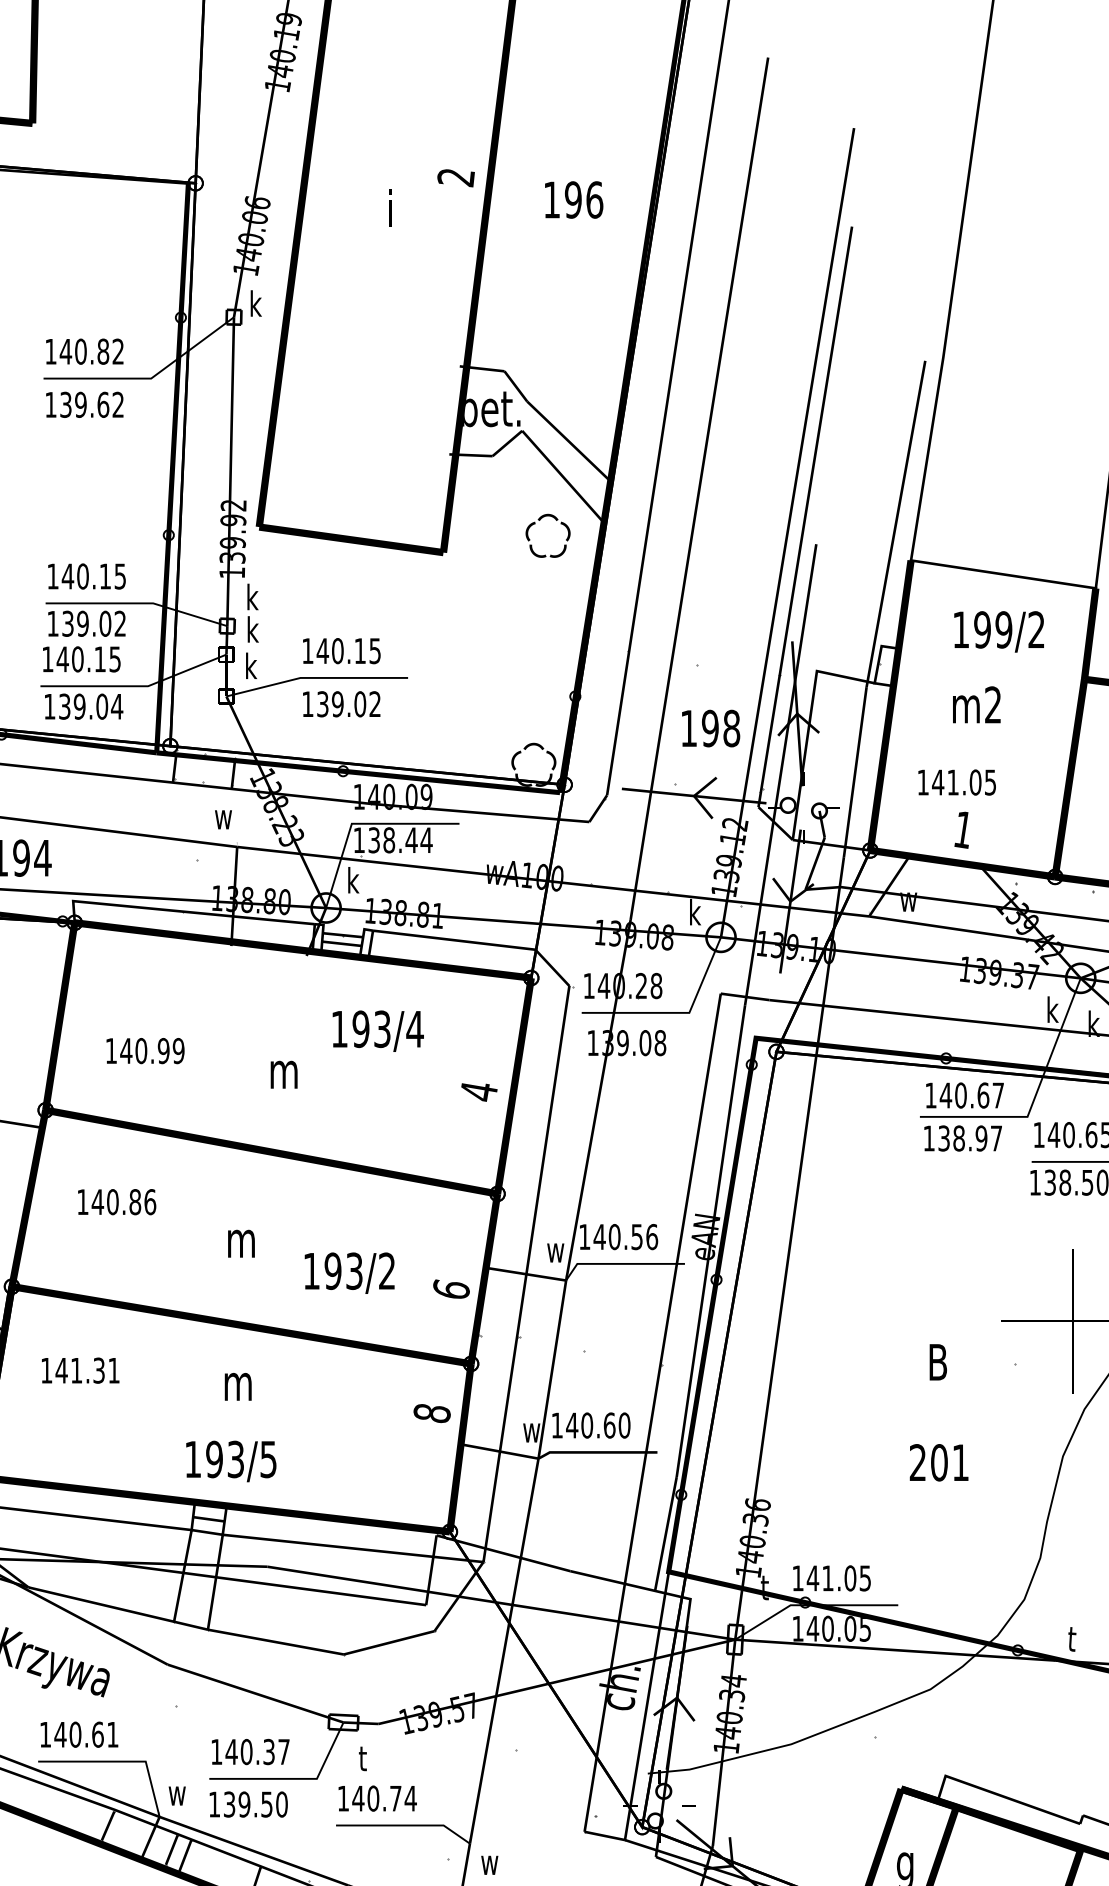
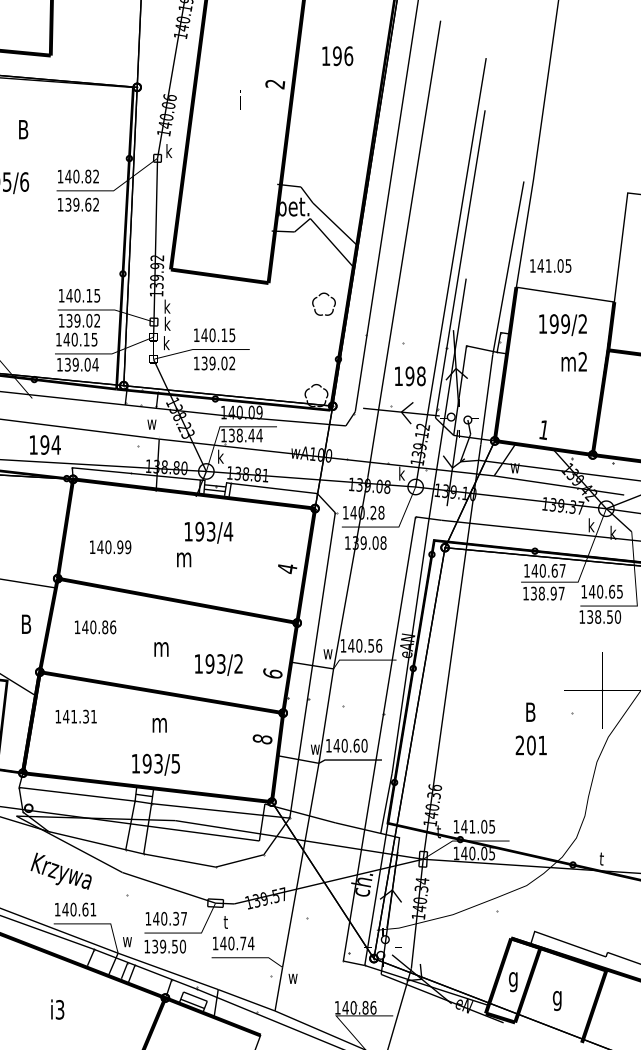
text: (573, 200) -> (337, 56), moved
part: (539, 521) -> (319, 296), moved
text: (975, 704) -> (573, 361), moved
text: (956, 781) -> (550, 265), moved
text: (377, 1030) -> (208, 532), moved
text: (937, 1462) -> (530, 745), moved

